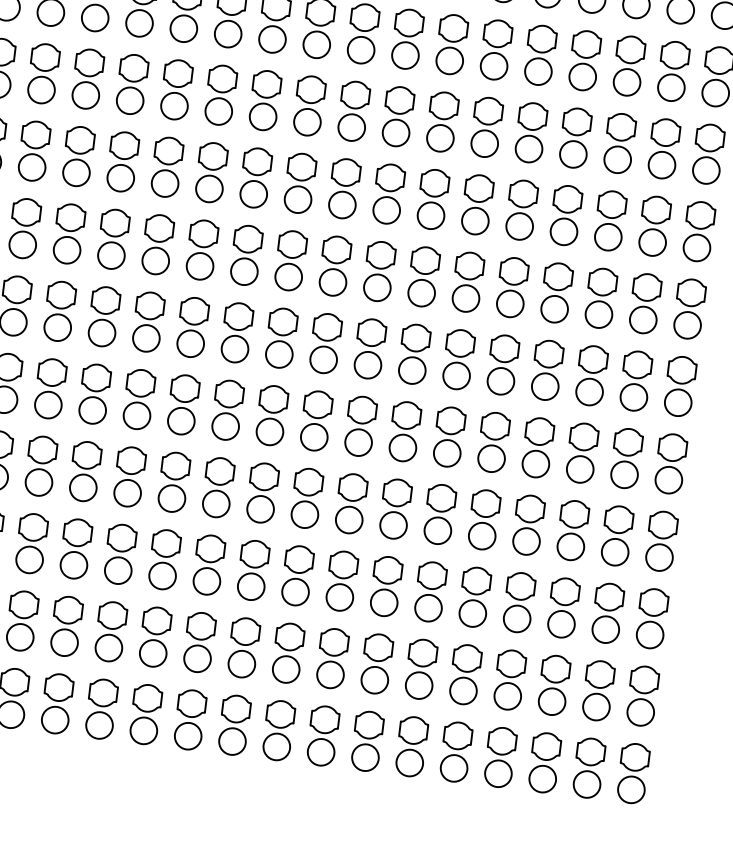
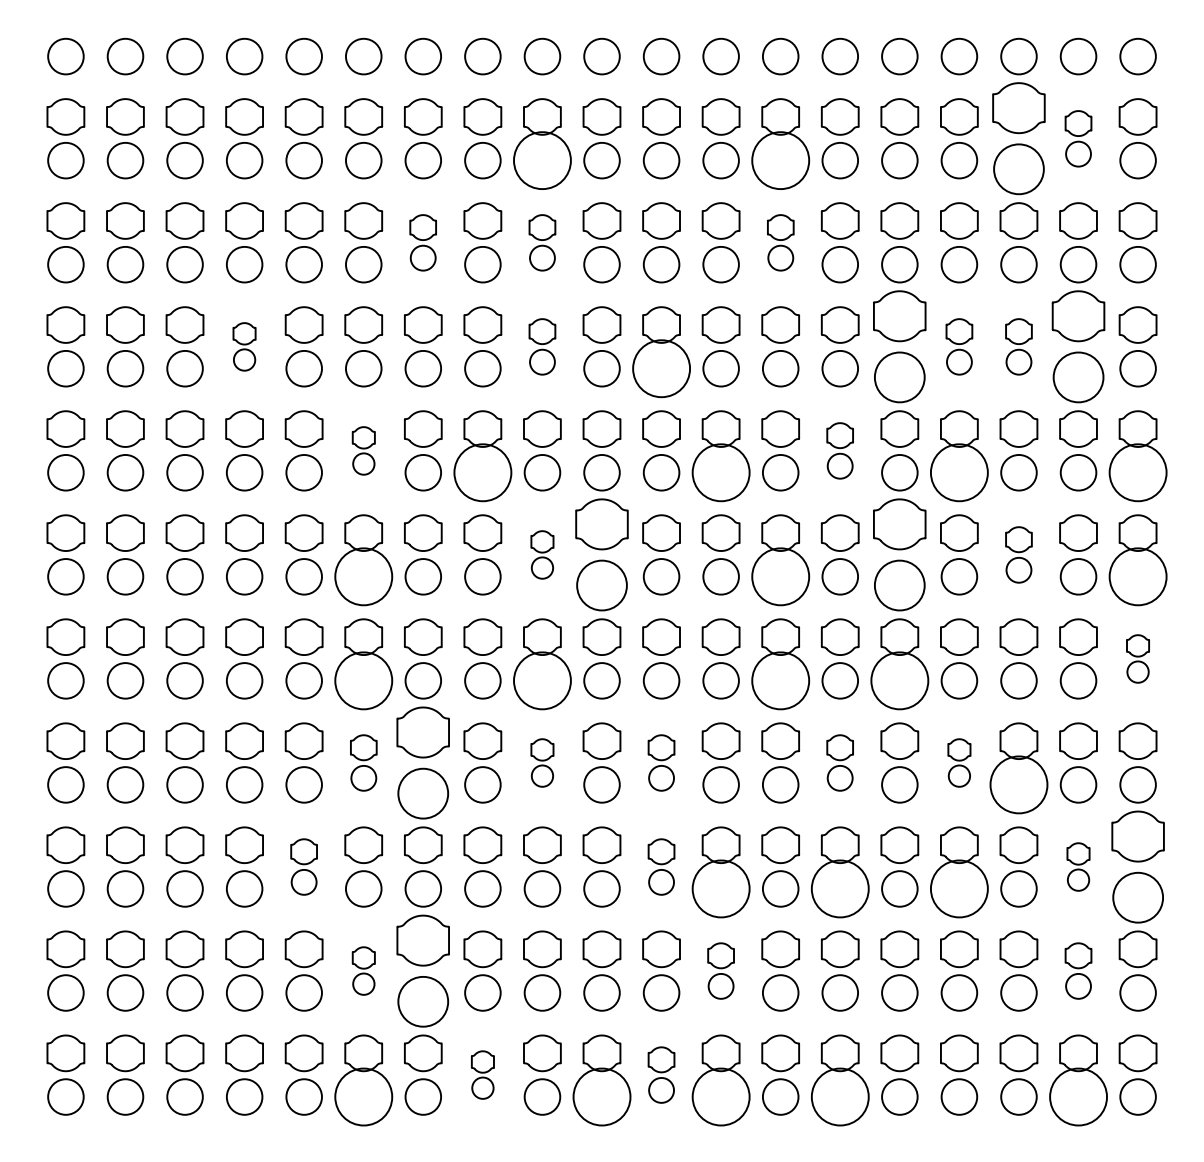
circle: (272, 39) -> (542, 160), size x1.6
circle: (449, 60) -> (780, 160), size x1.6
part: (628, 65) -> (1018, 138), size x1.4
part: (673, 71) -> (1078, 138), size x0.7
part: (175, 89) -> (422, 242), size x0.7
part: (265, 100) -> (542, 242), size x0.7
part: (442, 121) -> (780, 242), size x0.7
part: (34, 150) -> (244, 346), size x0.6
part: (255, 177) -> (542, 346), size x0.7
circle: (342, 204) -> (661, 368), size x1.6
part: (521, 209) -> (899, 346), size x1.4
part: (566, 215) -> (959, 346), size x0.7
part: (609, 220) -> (1018, 346), size x0.7
part: (654, 226) -> (1078, 346), size x1.4
part: (113, 239) -> (363, 450), size x0.6
circle: (199, 266) -> (482, 472), size x1.6
part: (467, 281) -> (839, 450), size x0.7
circle: (376, 287) -> (720, 472), size x1.6
circle: (554, 309) -> (959, 472), size x1.6
circle: (687, 325) -> (1137, 472), size x1.6
circle: (101, 332) -> (363, 576), size x1.6
part: (237, 332) -> (542, 554), size x0.6
part: (280, 337) -> (601, 554), size x1.4
part: (502, 364) -> (899, 554), size x1.4
circle: (412, 370) -> (780, 576), size x1.6
part: (591, 375) -> (1018, 554), size x0.7
circle: (677, 402) -> (1137, 576), size x1.6
circle: (92, 410) -> (363, 680), size x1.6
circle: (225, 426) -> (542, 680), size x1.6
circle: (402, 447) -> (780, 680), size x1.6
circle: (491, 458) -> (899, 680), size x1.6
part: (670, 463) -> (1137, 658), size x0.6
part: (85, 471) -> (363, 762), size x0.7
part: (129, 476) -> (423, 762), size x1.4
part: (218, 487) -> (542, 762), size x0.6
part: (306, 498) -> (661, 762), size x0.7
part: (439, 514) -> (839, 762), size x0.7
part: (528, 524) -> (959, 762), size x0.6
part: (31, 543) -> (303, 866), size x0.7
circle: (570, 546) -> (1018, 784), size x1.6
part: (297, 575) -> (661, 866), size x0.7
circle: (339, 597) -> (720, 888), size x1.6
circle: (428, 607) -> (840, 888), size x1.6
part: (607, 612) -> (1078, 866), size x0.6
circle: (517, 618) -> (959, 888), size x1.6
part: (651, 618) -> (1137, 866), size x1.4
part: (66, 625) -> (363, 970), size x0.6
part: (111, 631) -> (423, 970), size x1.4
part: (332, 658) -> (720, 970), size x0.7
part: (598, 690) -> (1078, 970), size x0.7
part: (145, 714) -> (482, 1074), size x0.6
circle: (55, 719) -> (363, 1096), size x1.6
part: (278, 730) -> (661, 1074), size x0.7
circle: (232, 741) -> (601, 1096), size x1.6
circle: (320, 751) -> (720, 1096), size x1.6
circle: (409, 762) -> (840, 1096), size x1.6
circle: (587, 784) -> (1078, 1096), size x1.6

